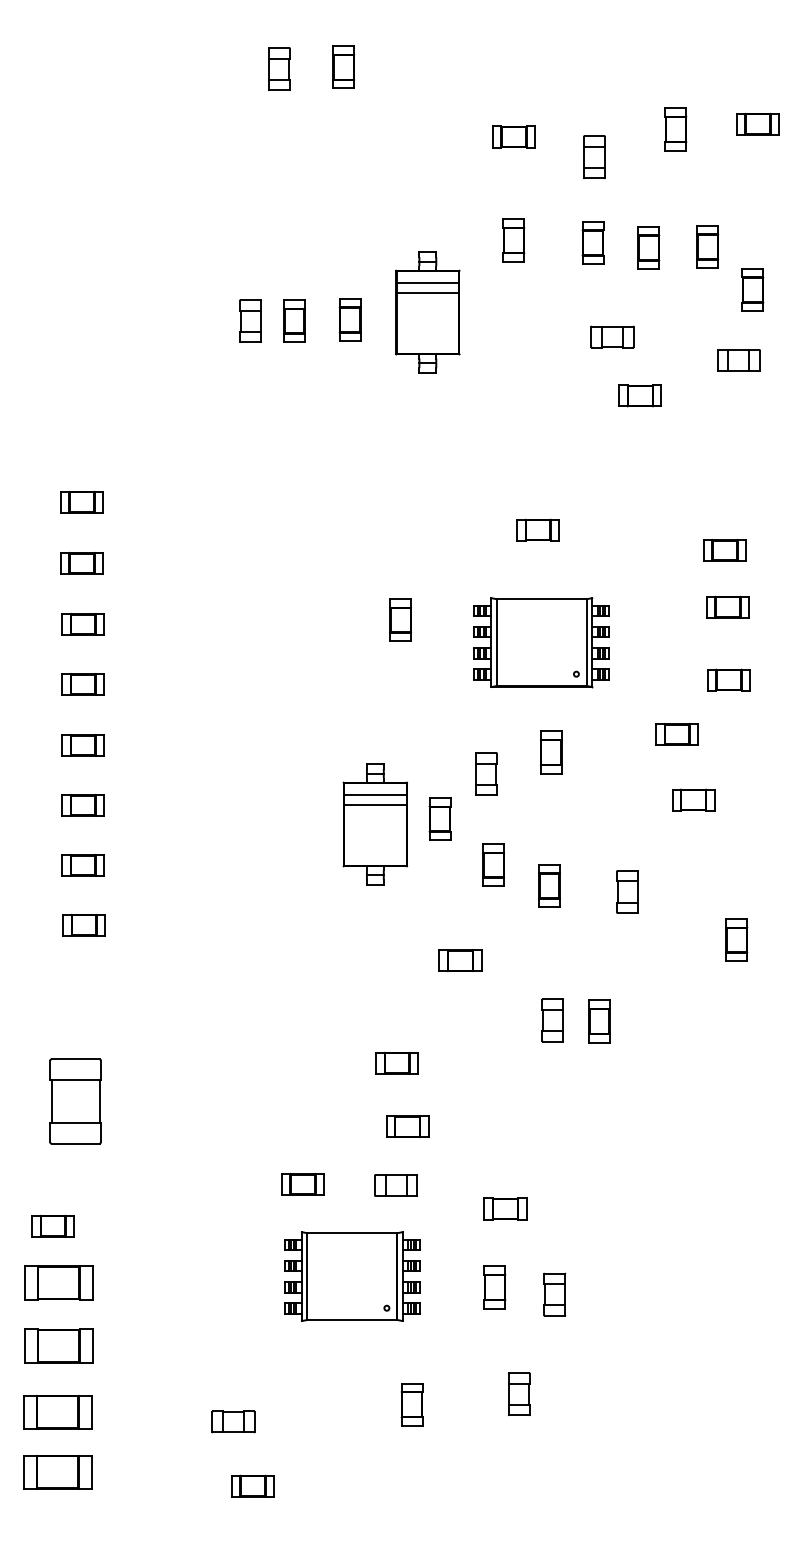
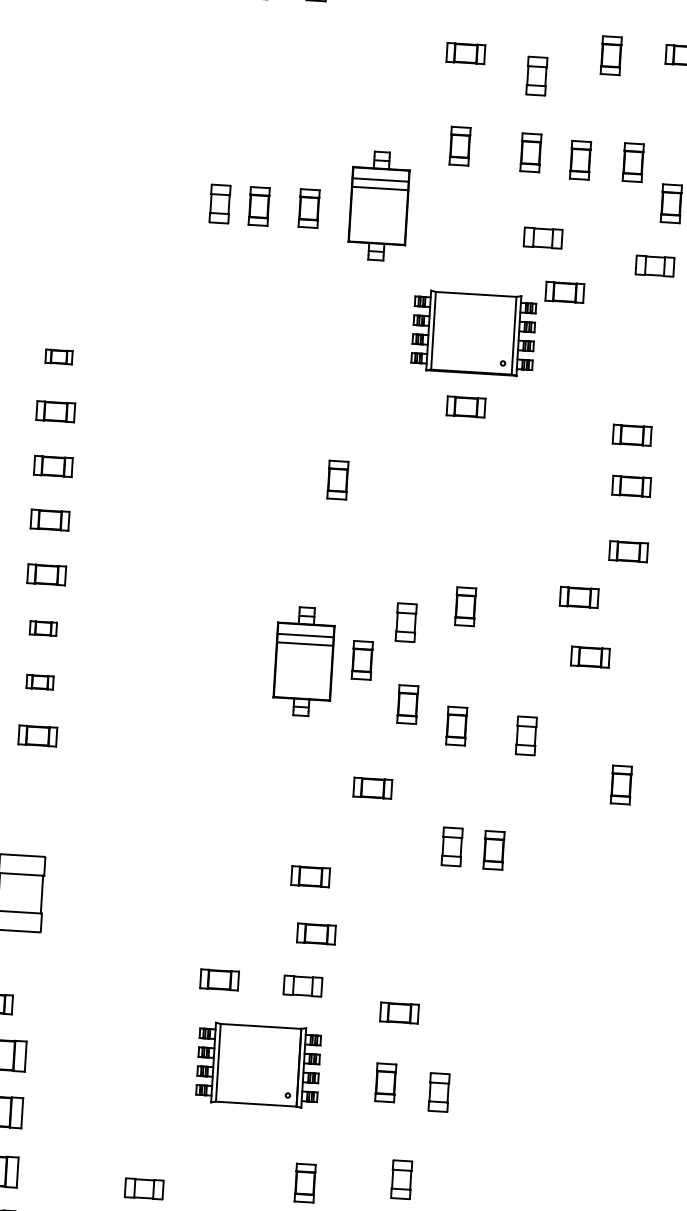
part: (81, 501) -> (58, 356), size x0.7
part: (541, 642) -> (473, 333), moved
part: (82, 805) -> (42, 628), size x0.7
part: (82, 865) -> (39, 682), size x0.7

